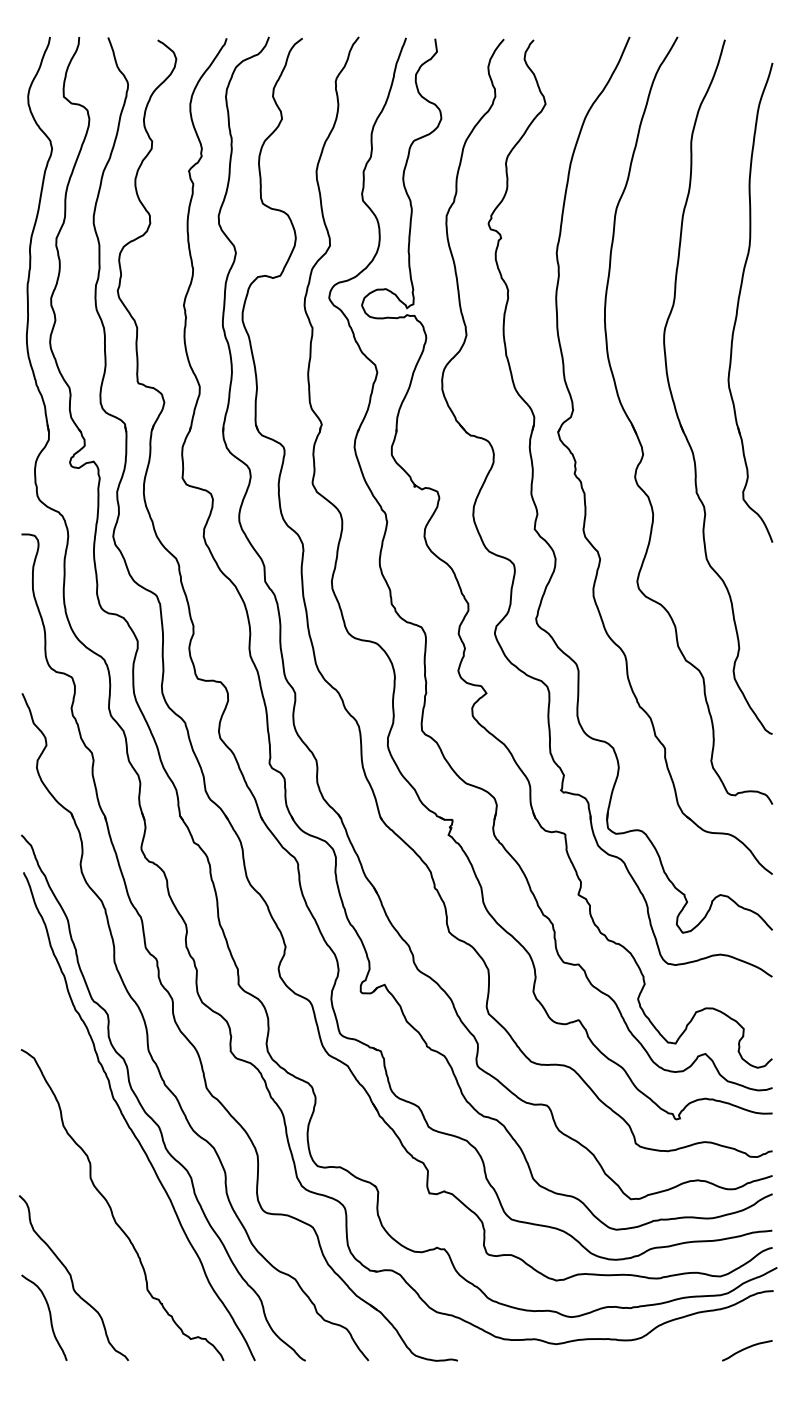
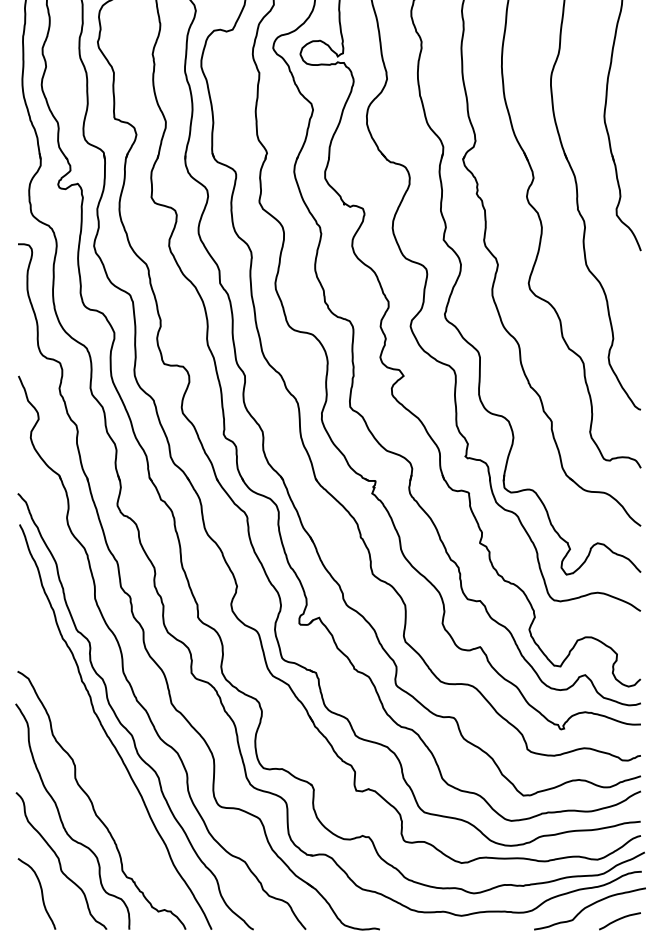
curve: (74, 1228) -> (61, 819), added
curve: (710, 1333) -> (589, 906), added

